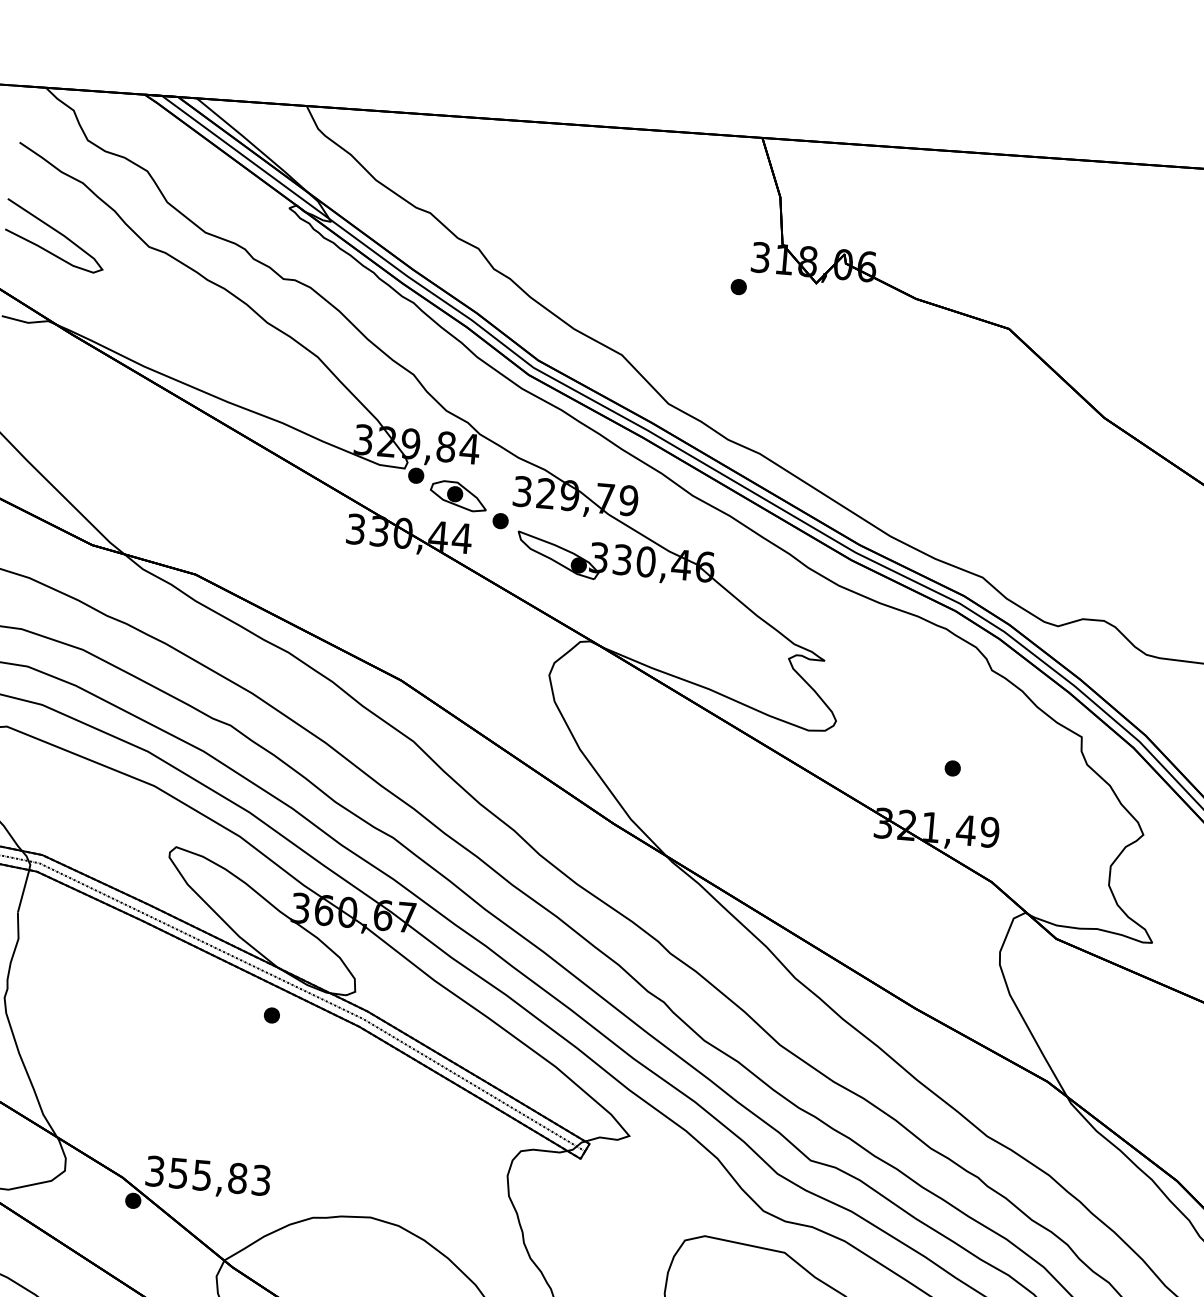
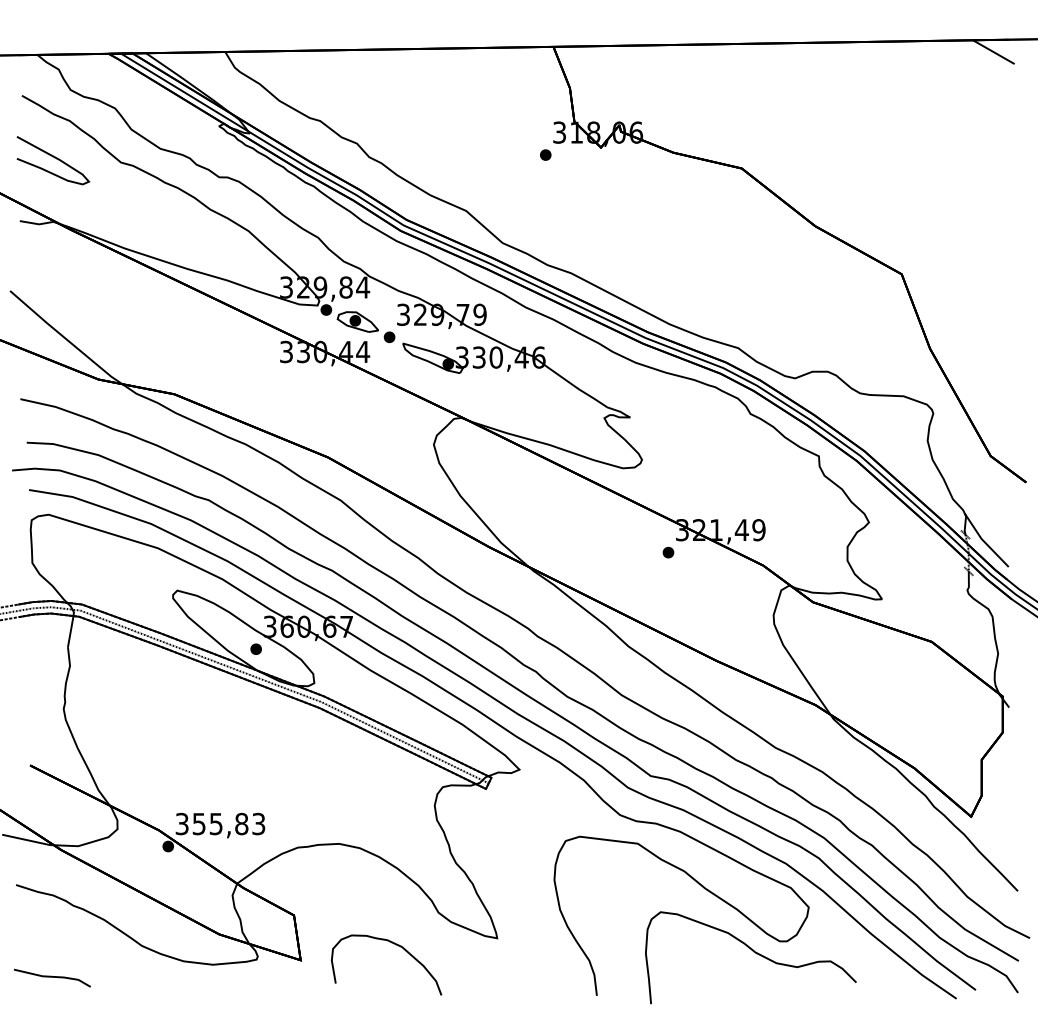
part: (952, 768) -> (668, 552), moved
part: (271, 1014) -> (255, 648), moved

